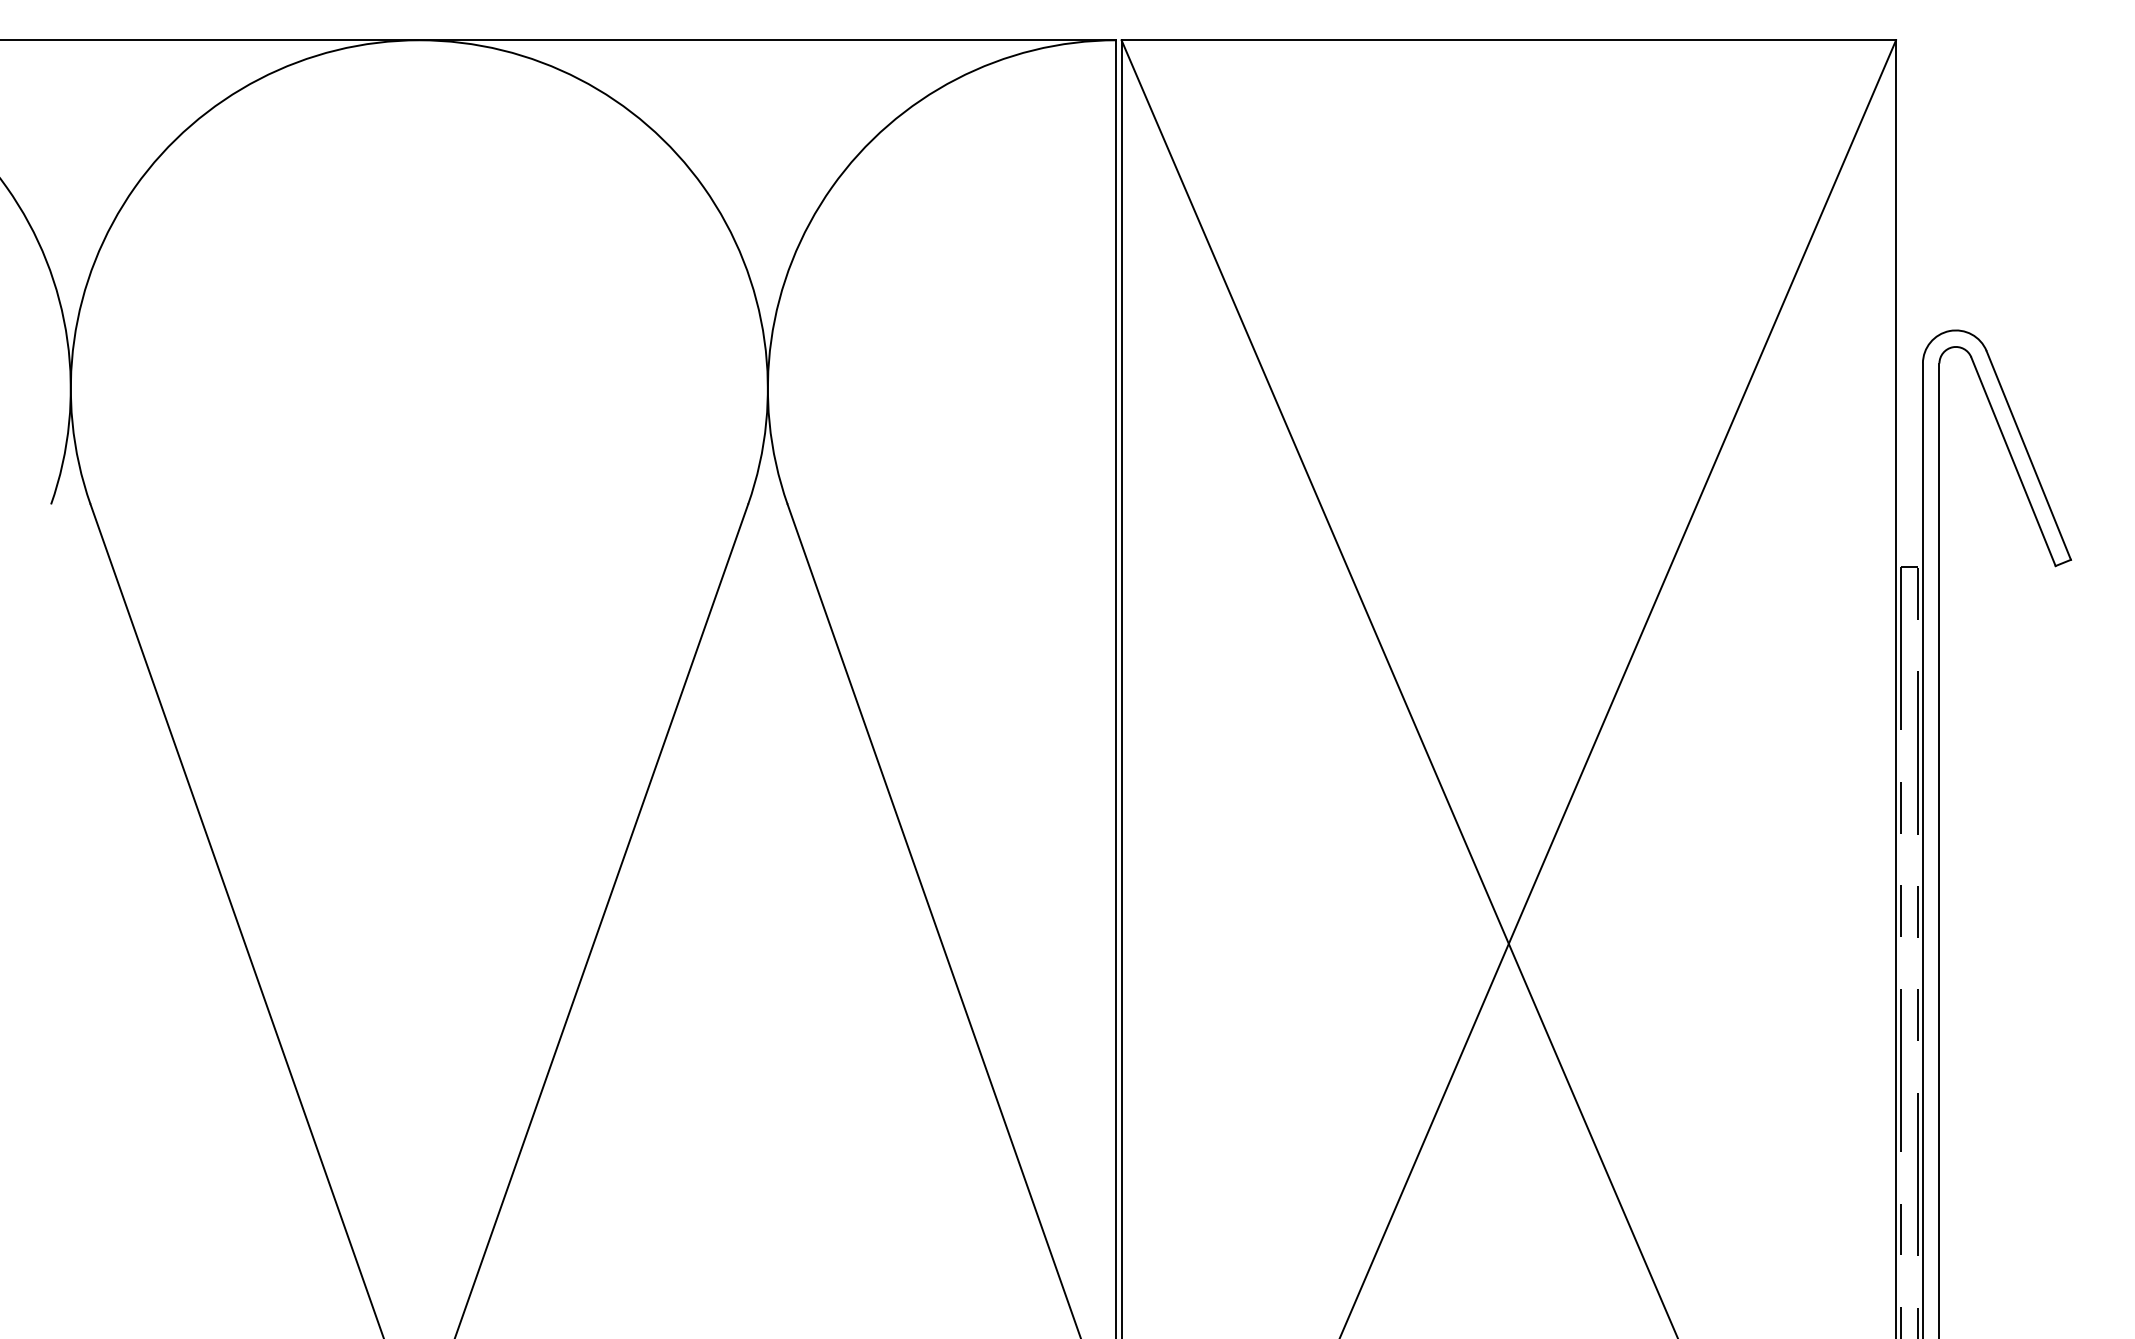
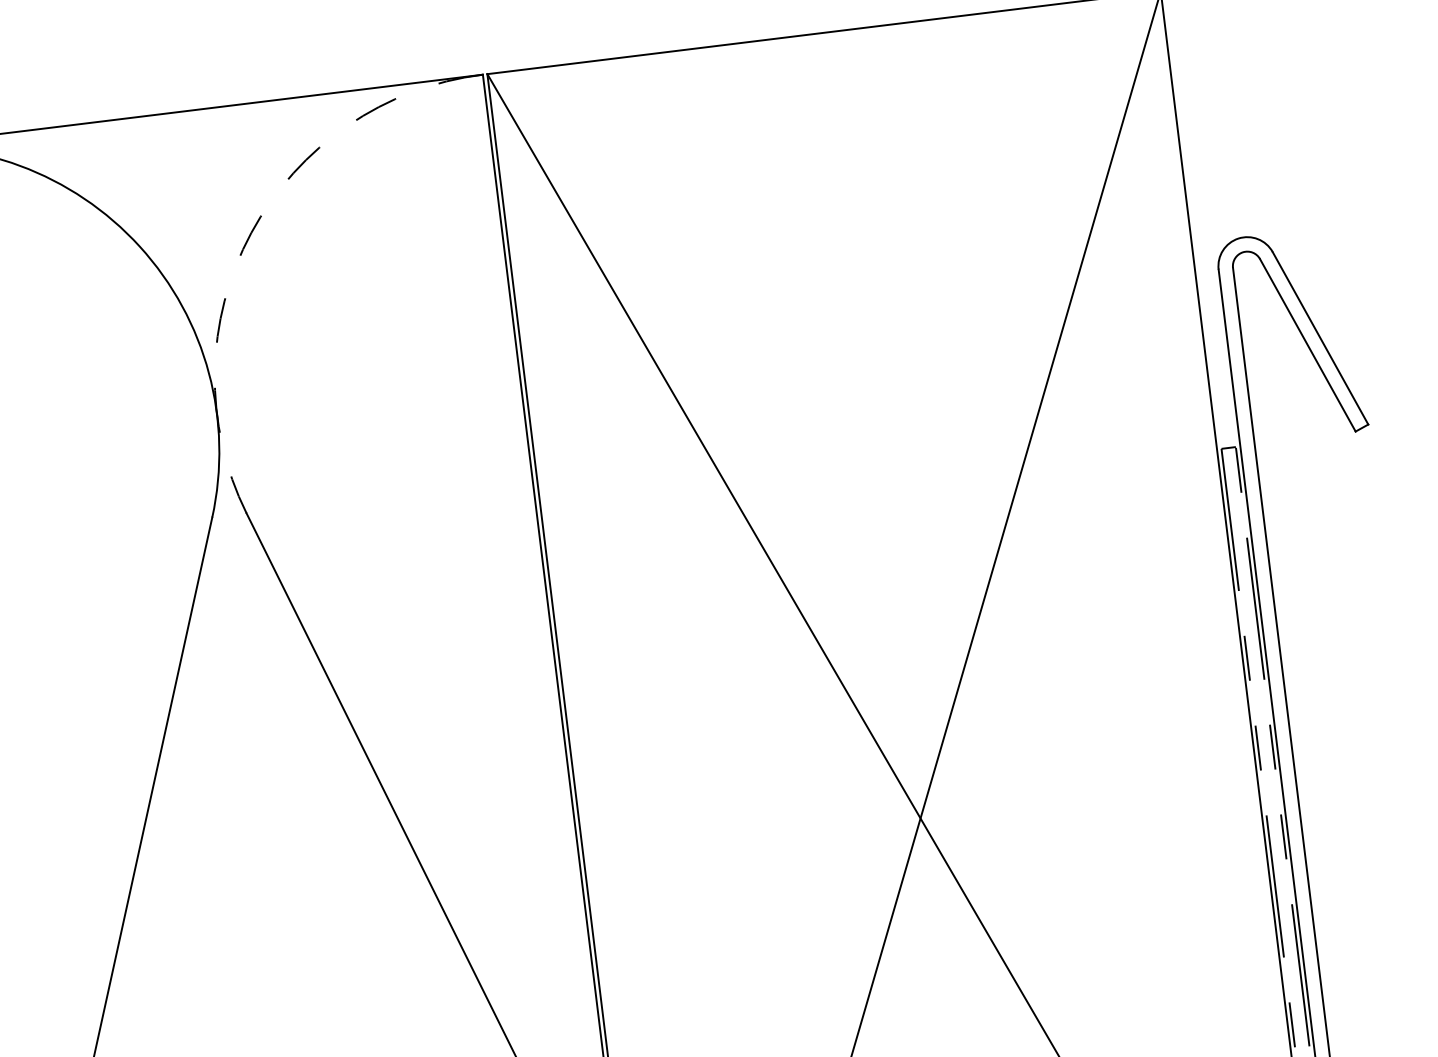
arc: (832, 187) -> (251, 233), solid -> dashed

